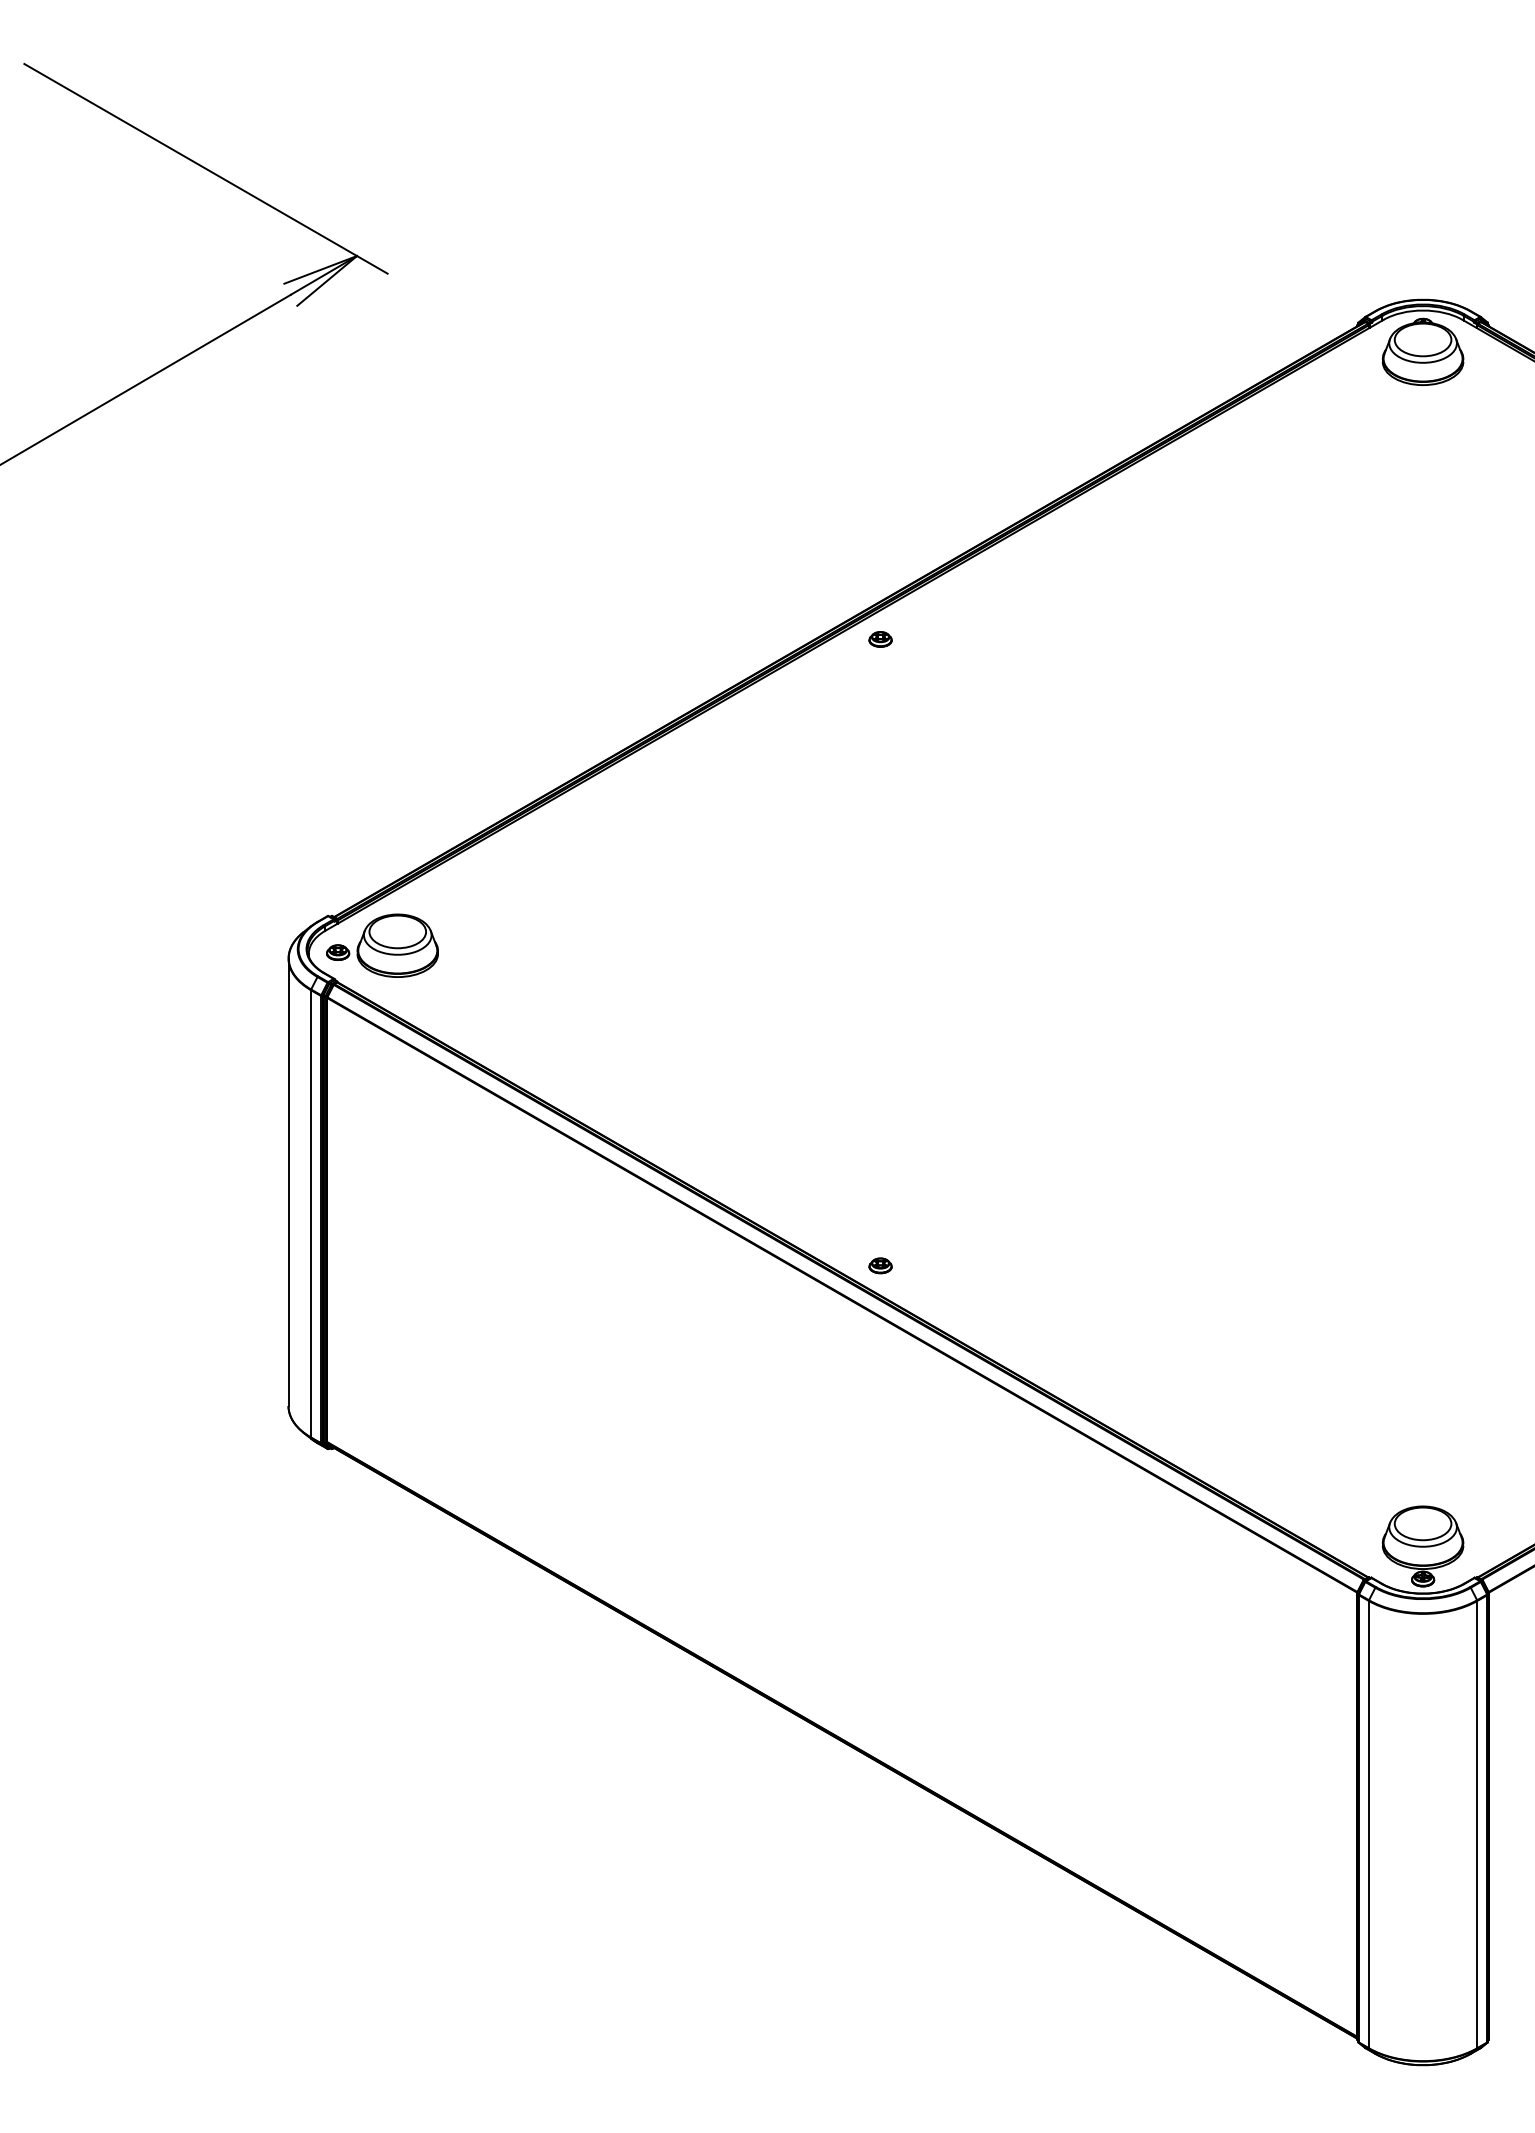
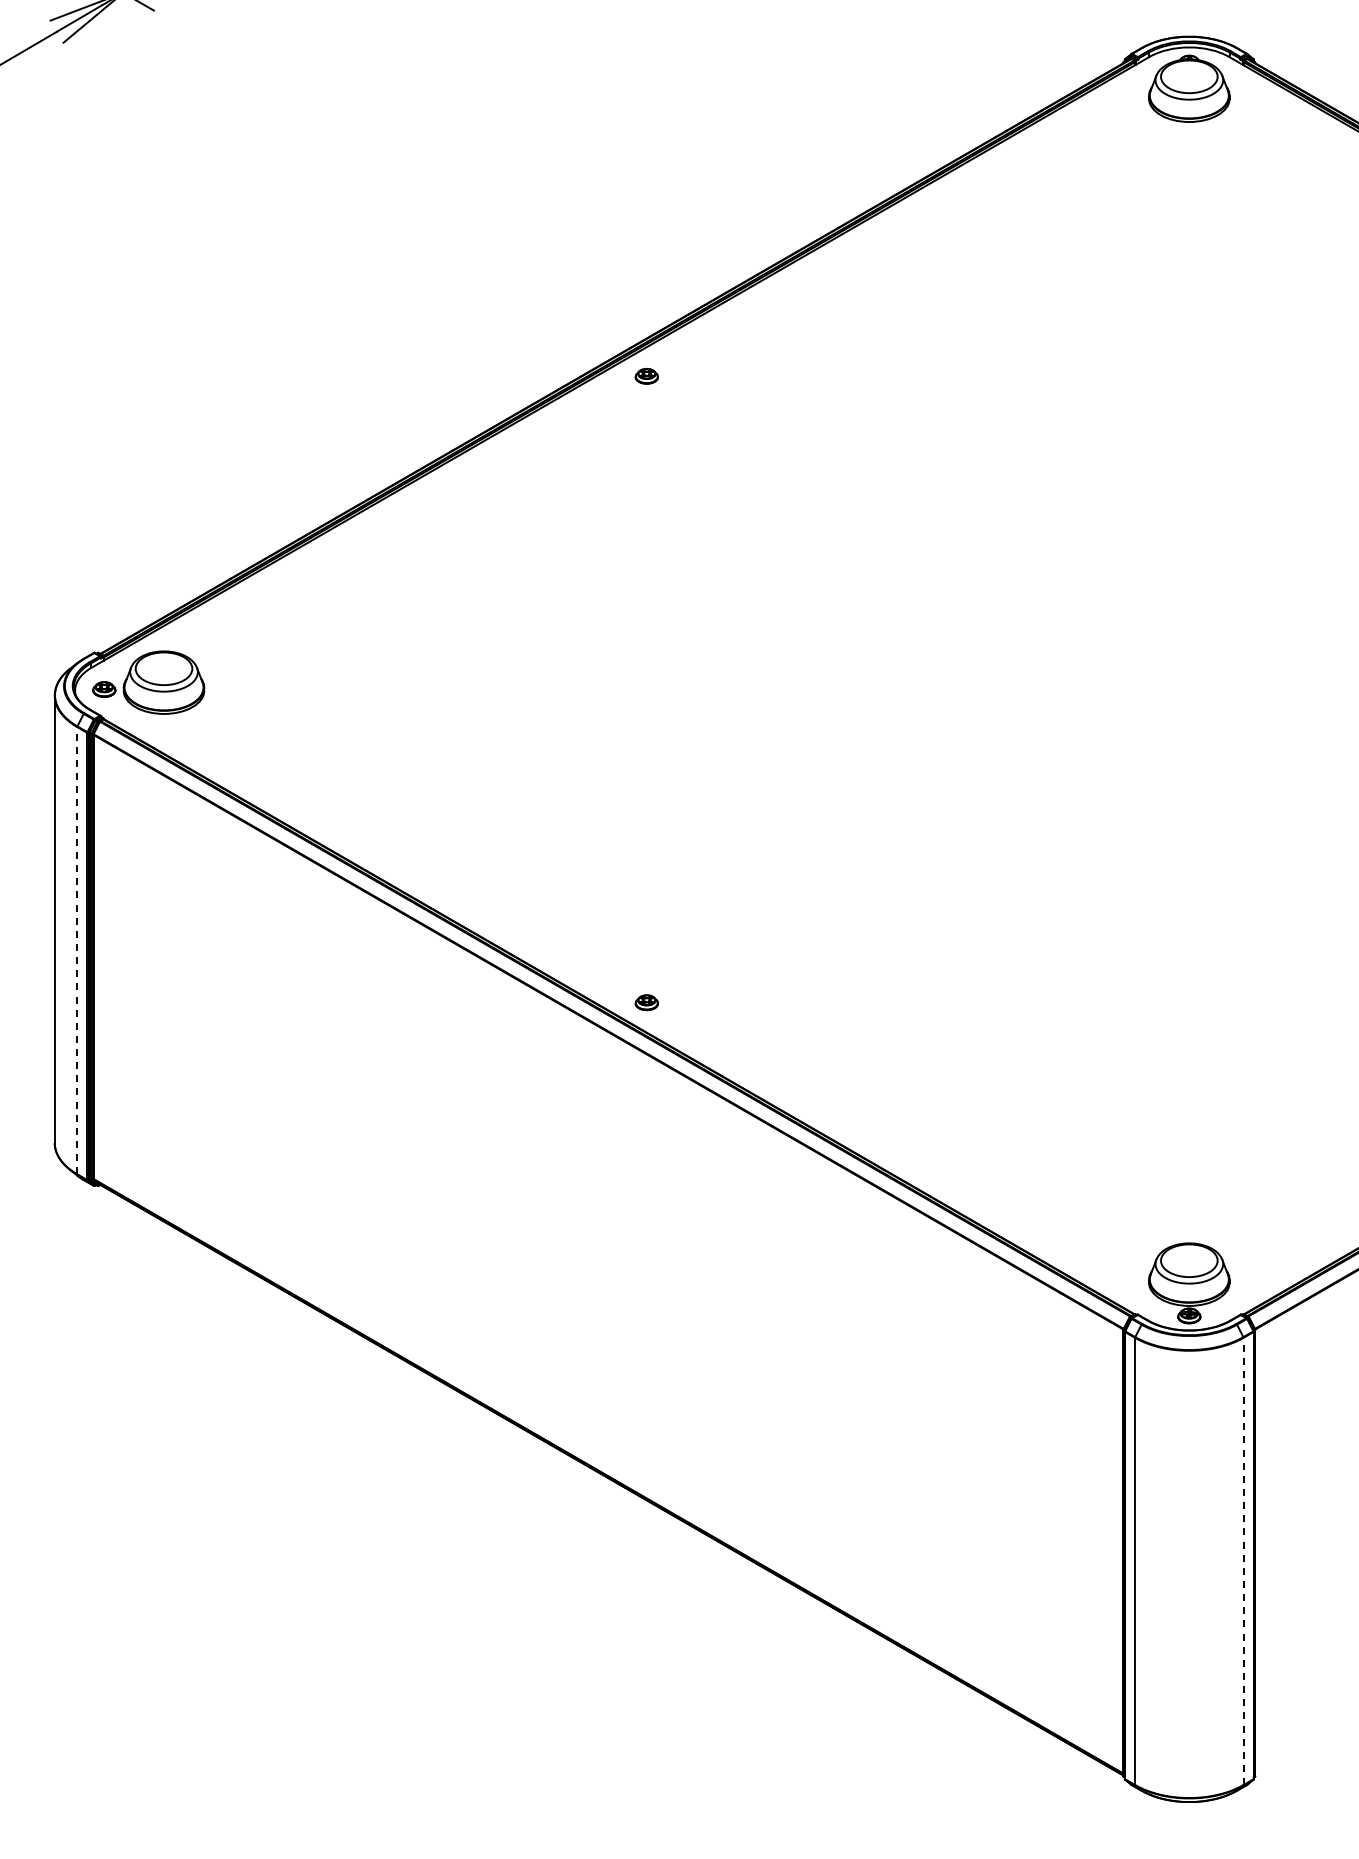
line: (310, 1213) -> (76, 950), solid -> dashed
line: (1477, 1824) -> (1243, 1561), solid -> dashed

